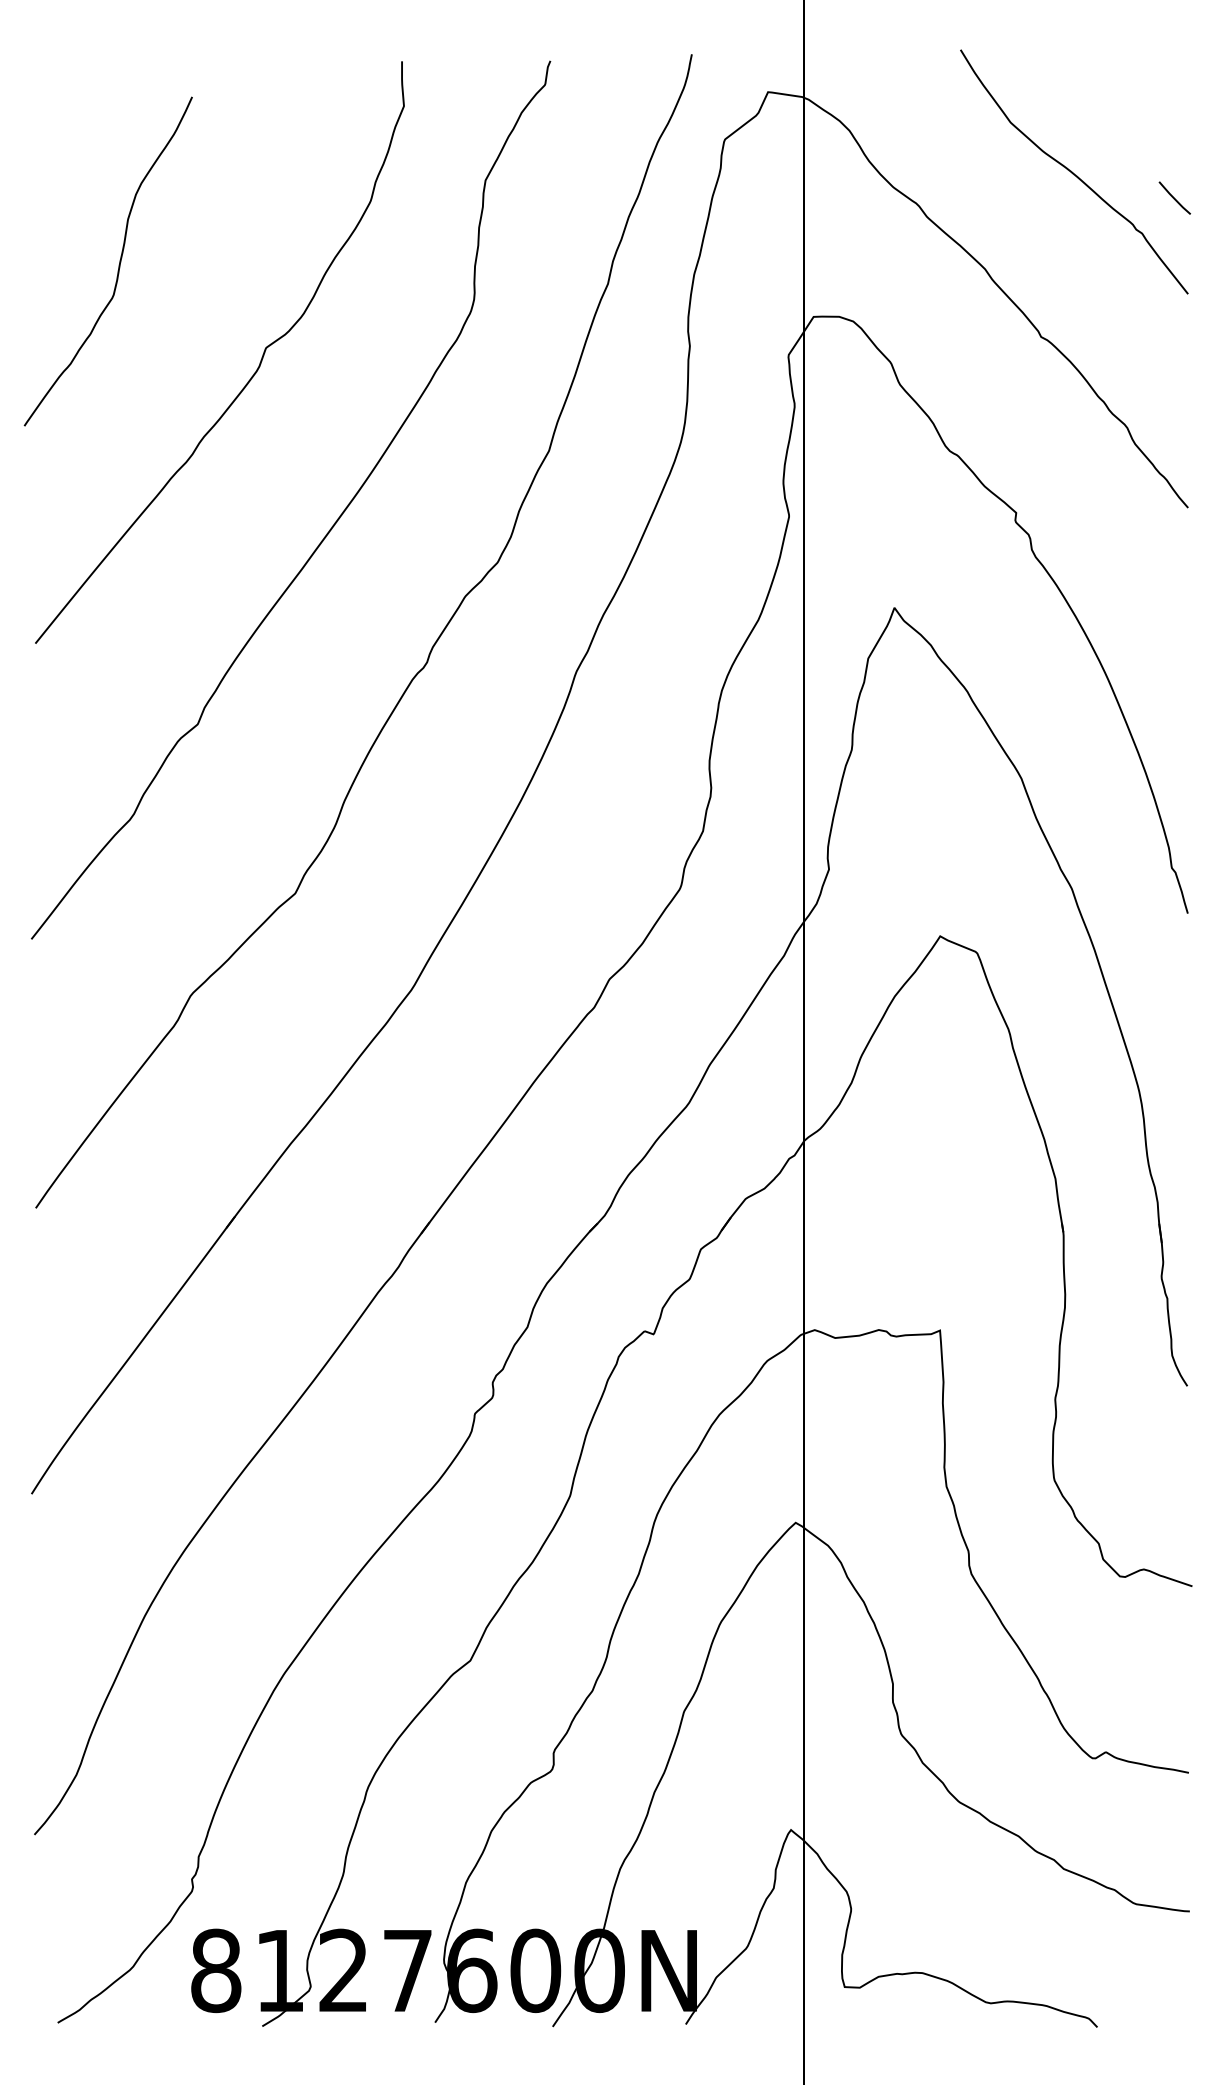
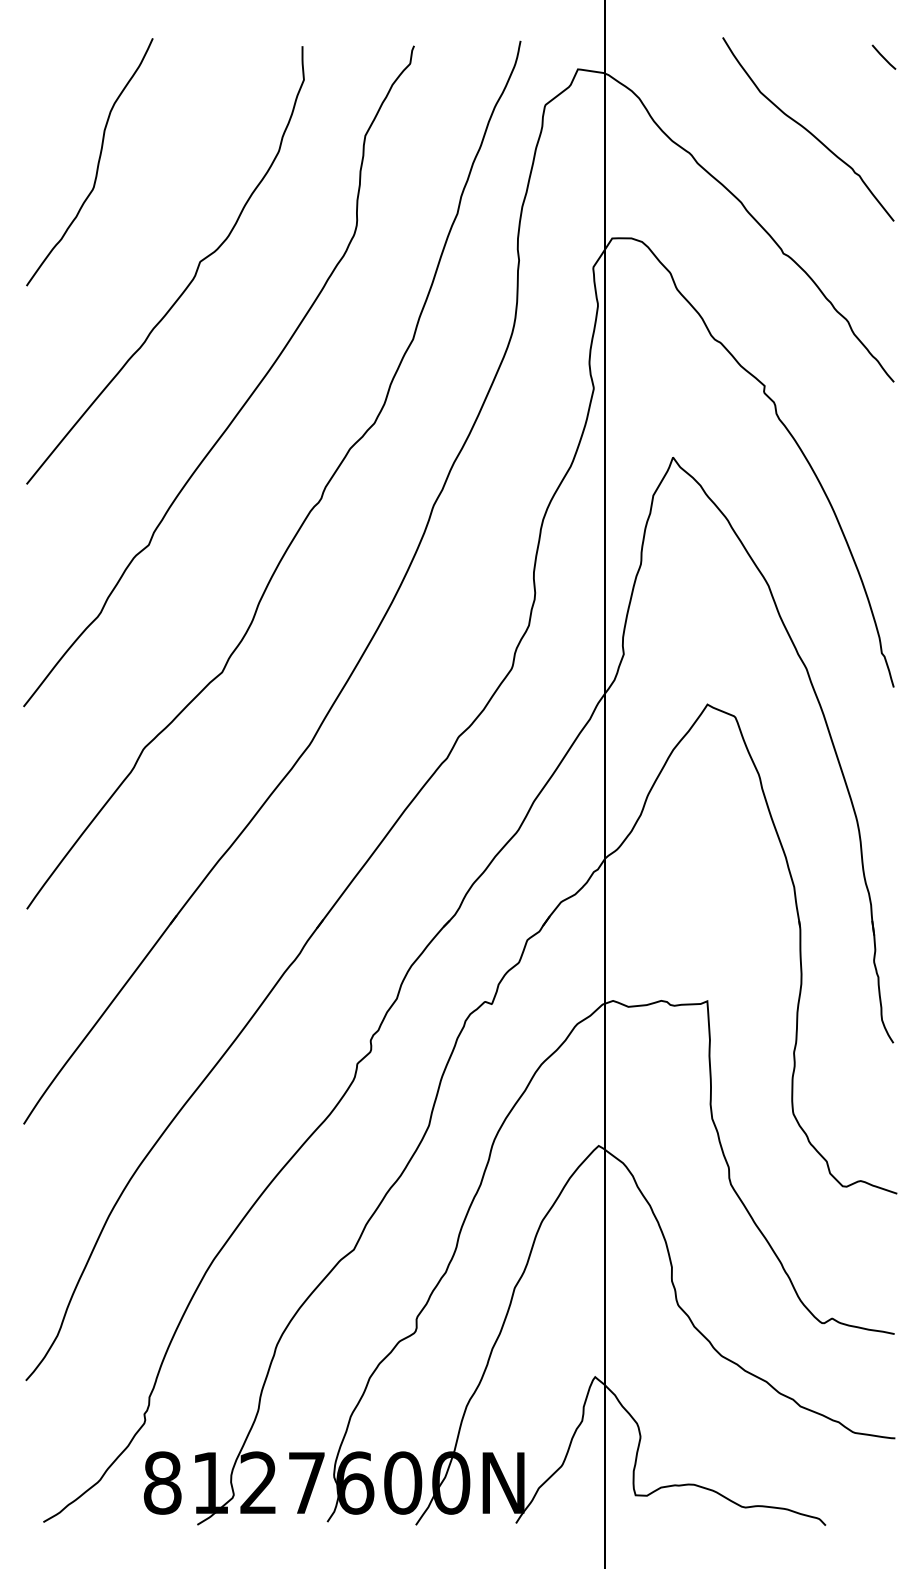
line: (1174, 197) -> (883, 56), moved
curve: (118, 265) -> (97, 165), moved

